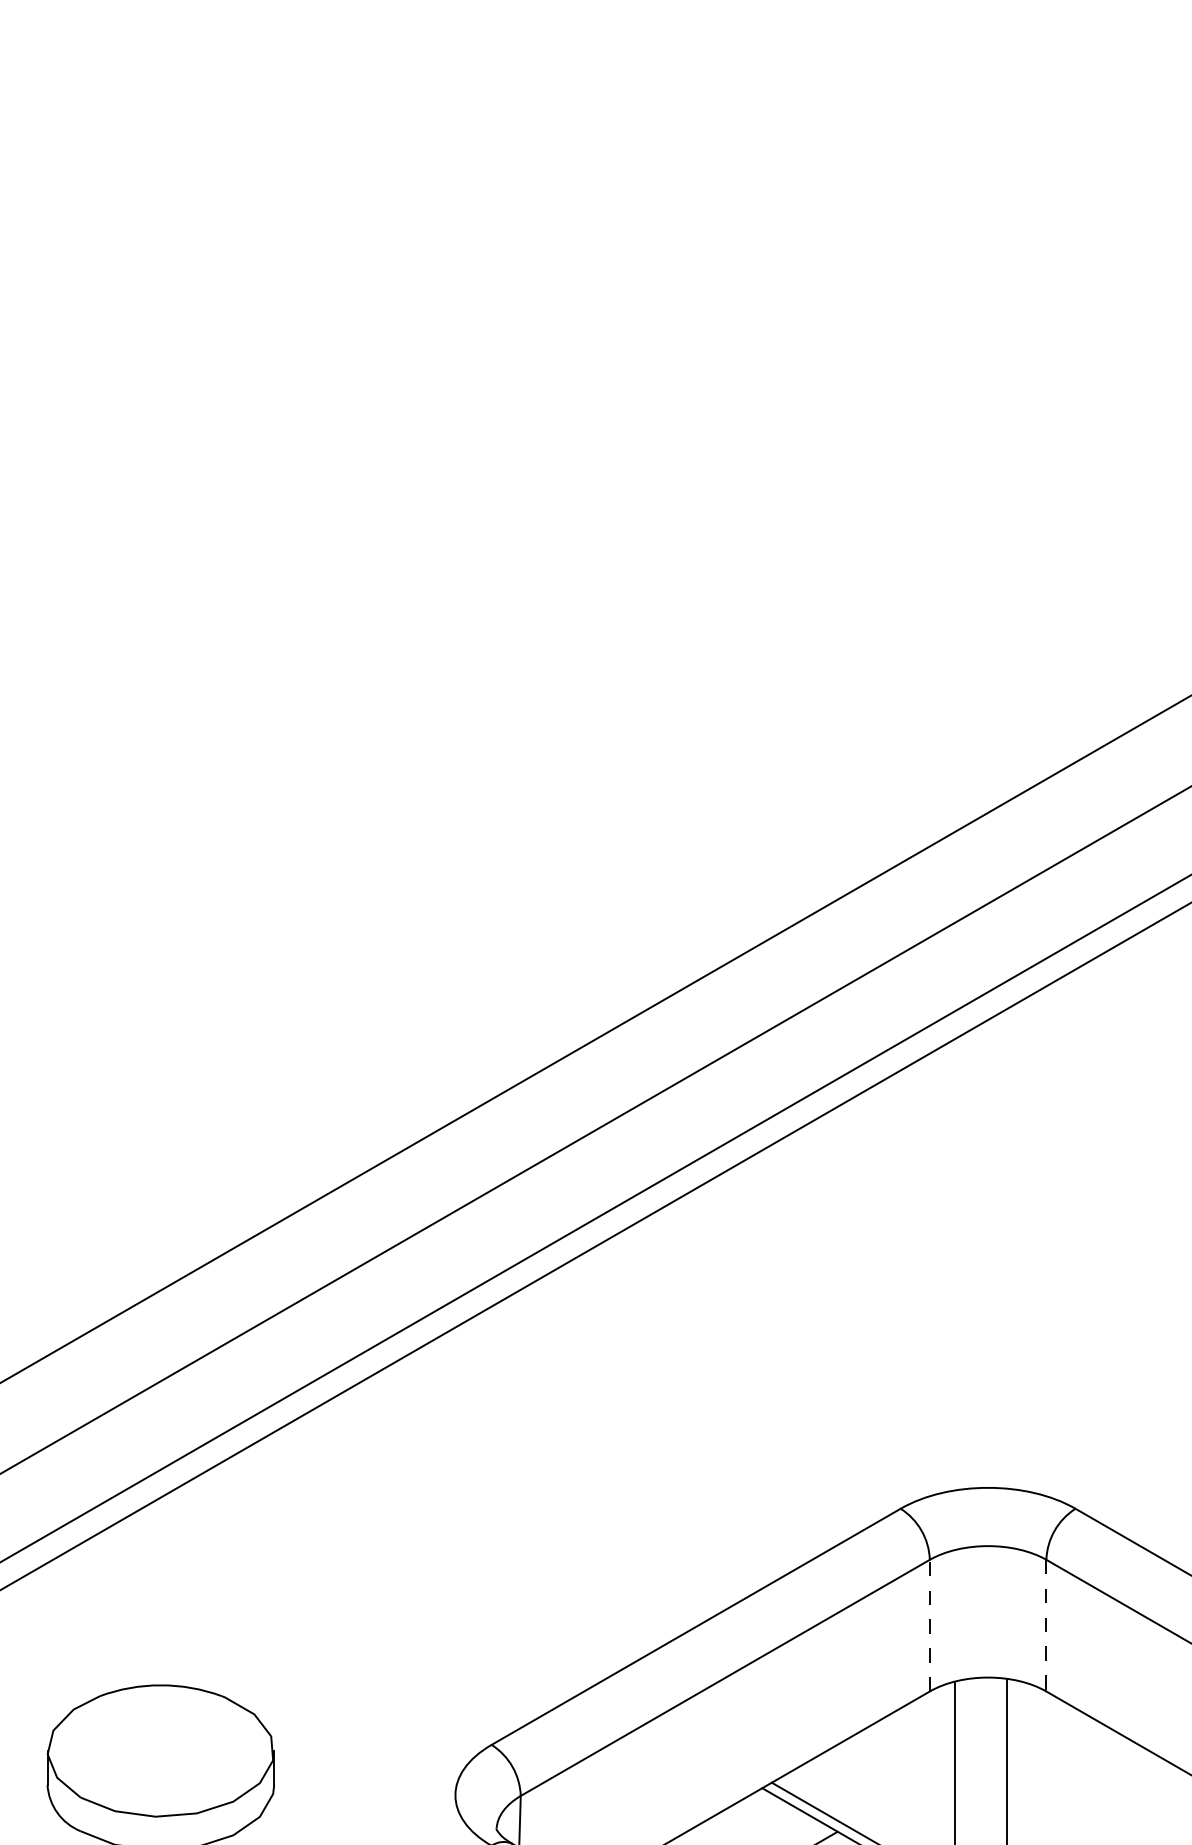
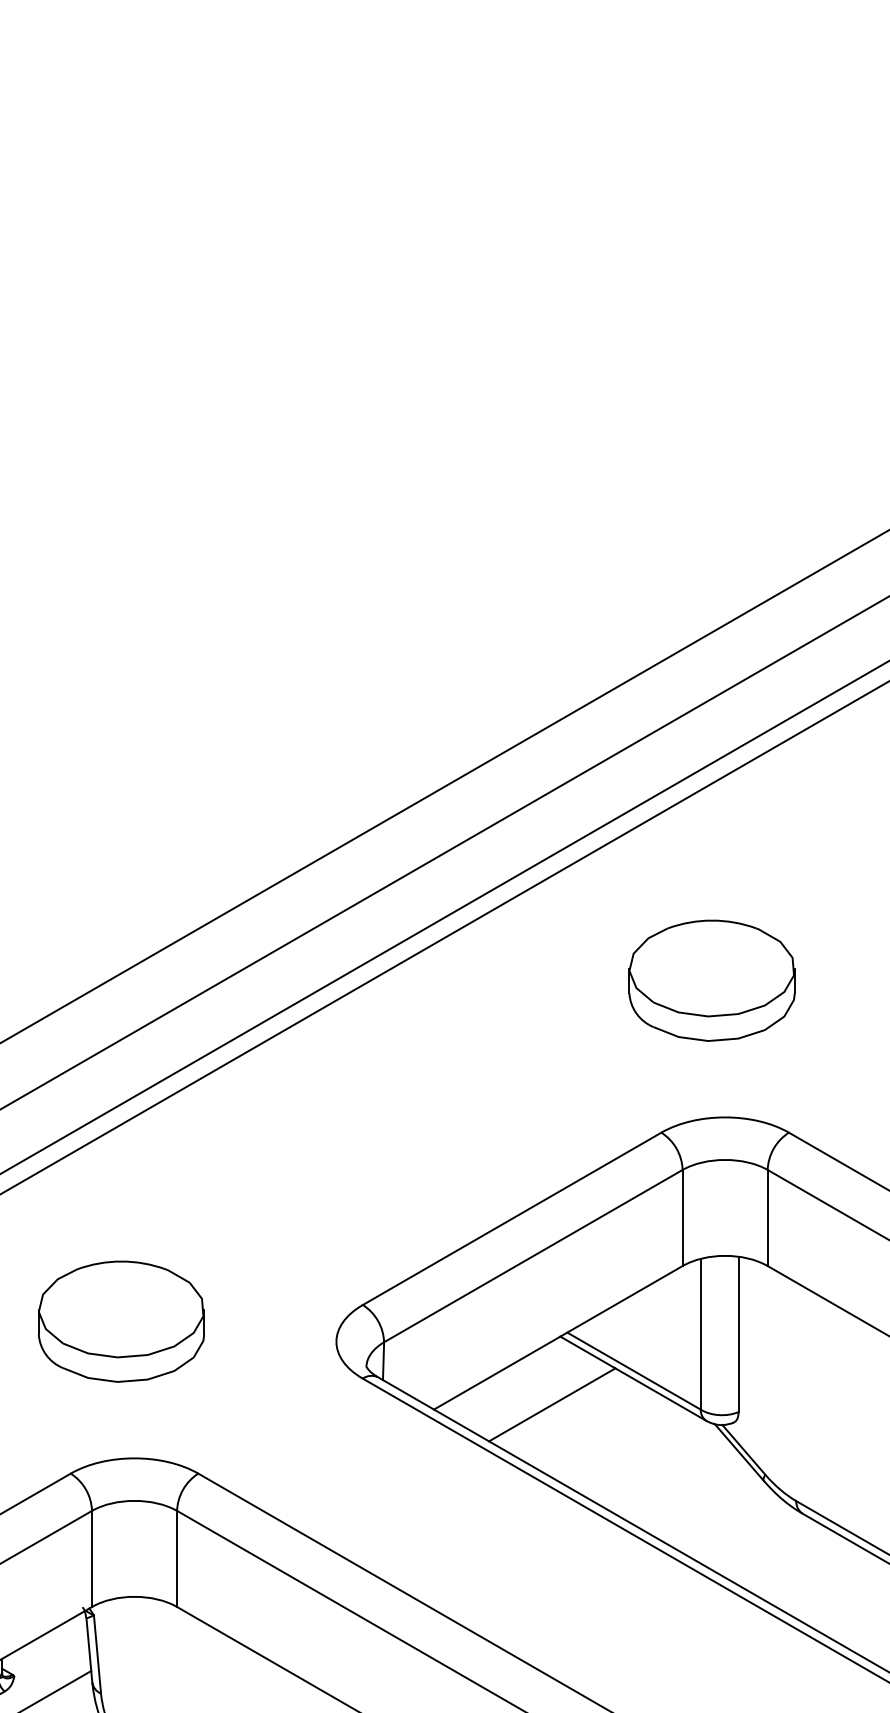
part: (969, 1300) -> (711, 980), added
line: (929, 1624) -> (682, 1217), dashed -> solid
line: (1046, 1626) -> (767, 1218), dashed -> solid

